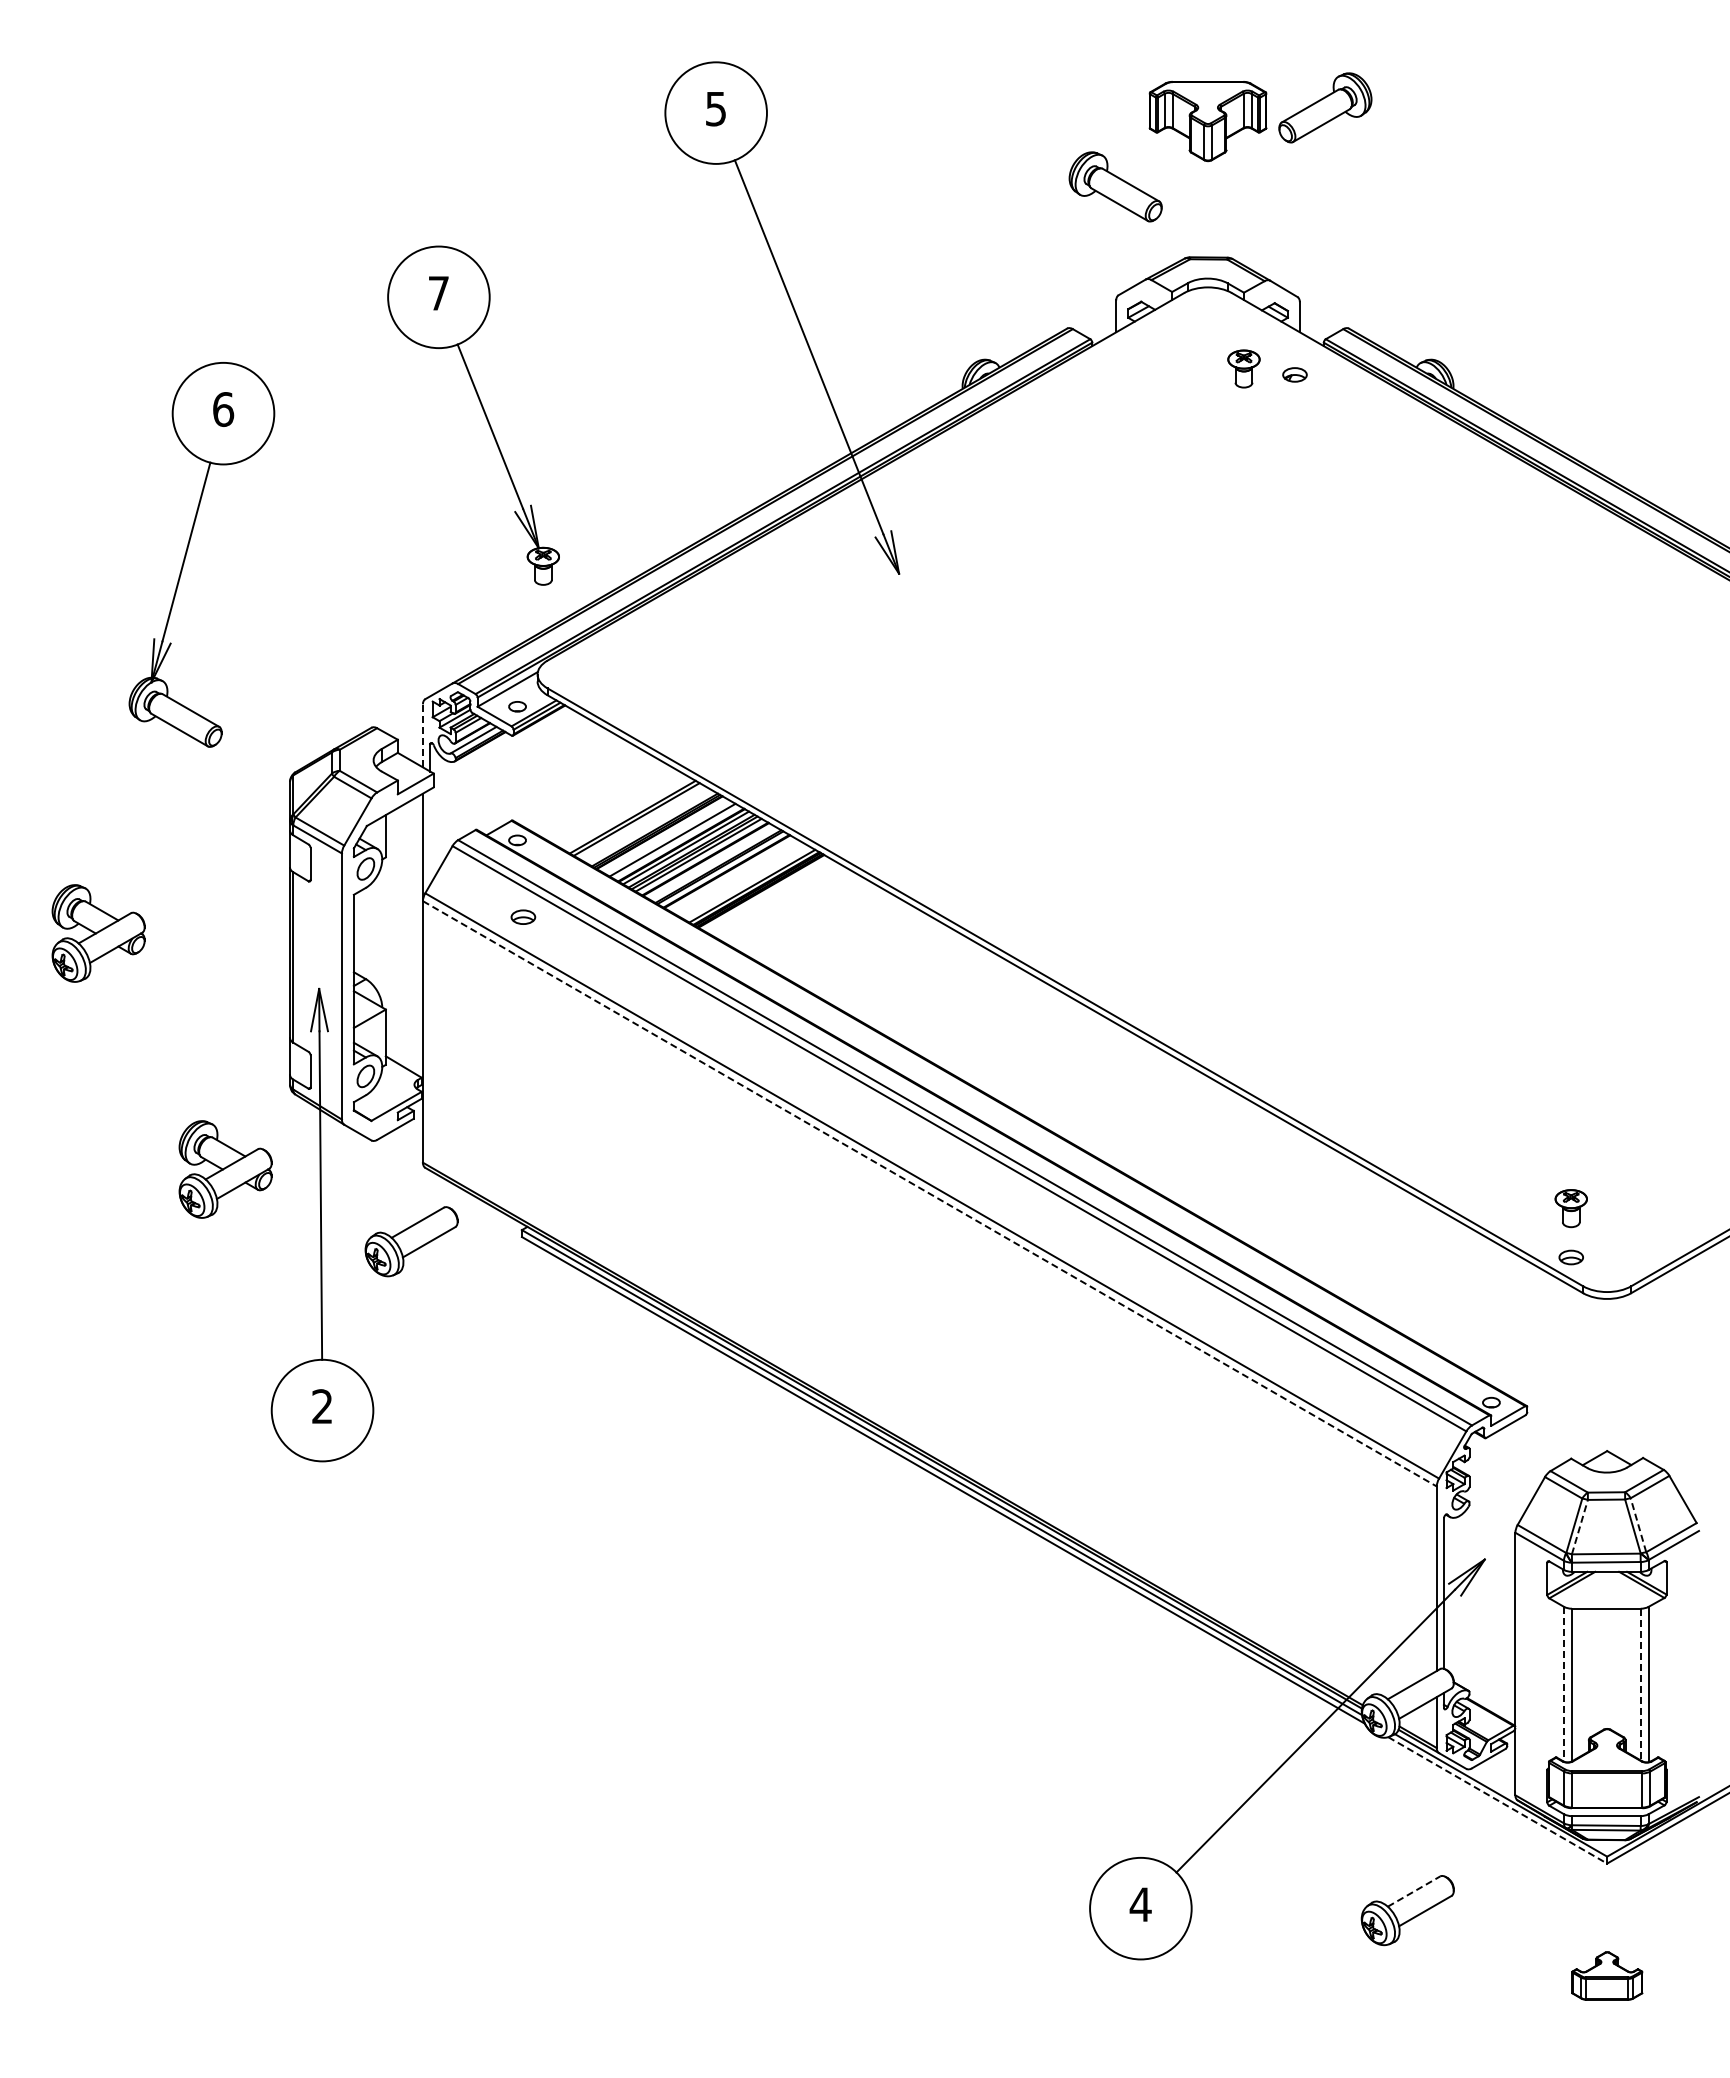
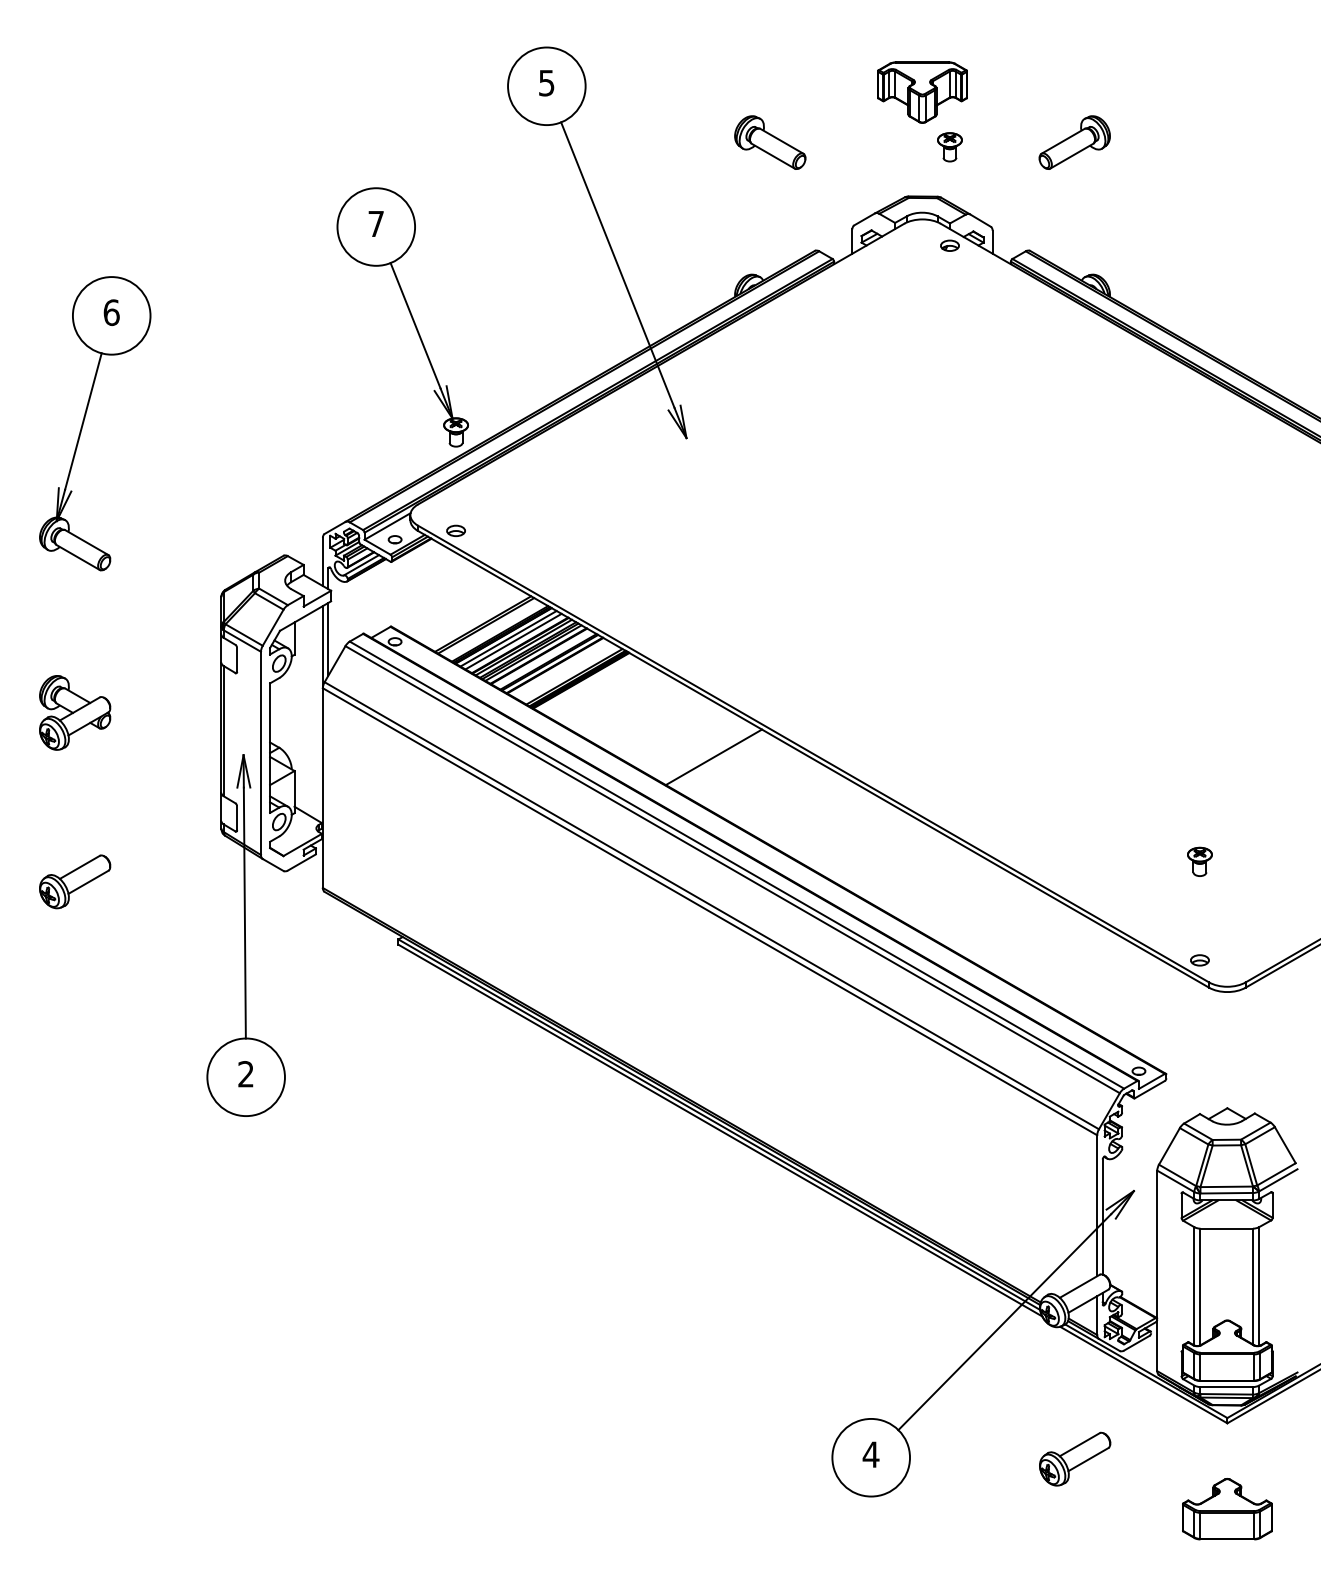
part: (1325, 107) -> (1074, 142), moved
part: (1115, 186) -> (770, 142), moved
part: (1243, 368) -> (949, 146), moved
part: (1294, 374) -> (949, 245), moved
part: (483, 412) -> (410, 314), moved
part: (187, 552) -> (84, 421), moved
line: (422, 735) -> (322, 561), dashed -> solid
line: (430, 836) -> (328, 638), added
line: (666, 836) -> (508, 638), added
part: (523, 916) -> (456, 530), moved
line: (934, 991) -> (713, 757), added
part: (225, 1169) -> (172, 893), removed
line: (930, 1194) -> (710, 912), dashed -> solid
part: (1570, 1208) -> (1199, 861), moved
part: (411, 1241) -> (75, 881), moved
line: (1638, 1524) -> (1251, 1164), dashed -> solid
line: (1580, 1526) -> (1206, 1165), dashed -> solid
line: (1563, 1684) -> (1194, 1286), dashed -> solid
line: (1640, 1684) -> (1252, 1286), dashed -> solid
line: (1498, 1800) -> (1144, 1375), dashed -> solid
line: (1414, 1891) -> (1080, 1444), dashed -> solid
part: (1607, 1975) -> (1227, 1508), size x1.67

